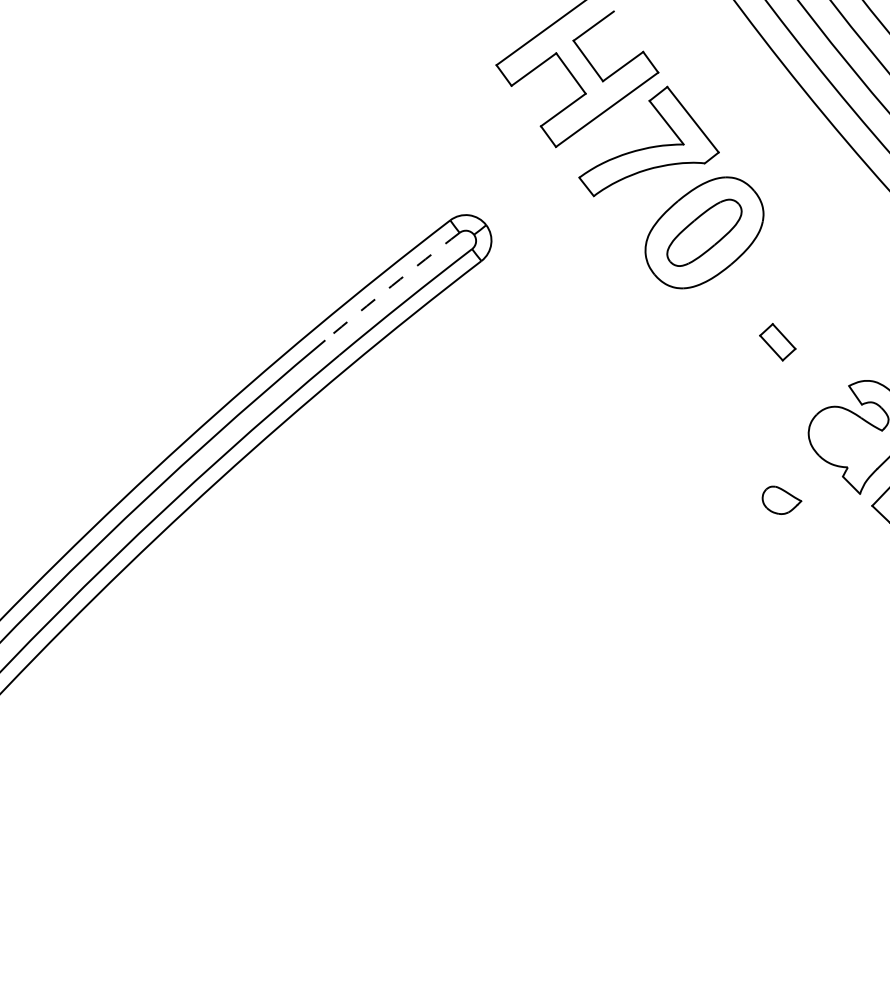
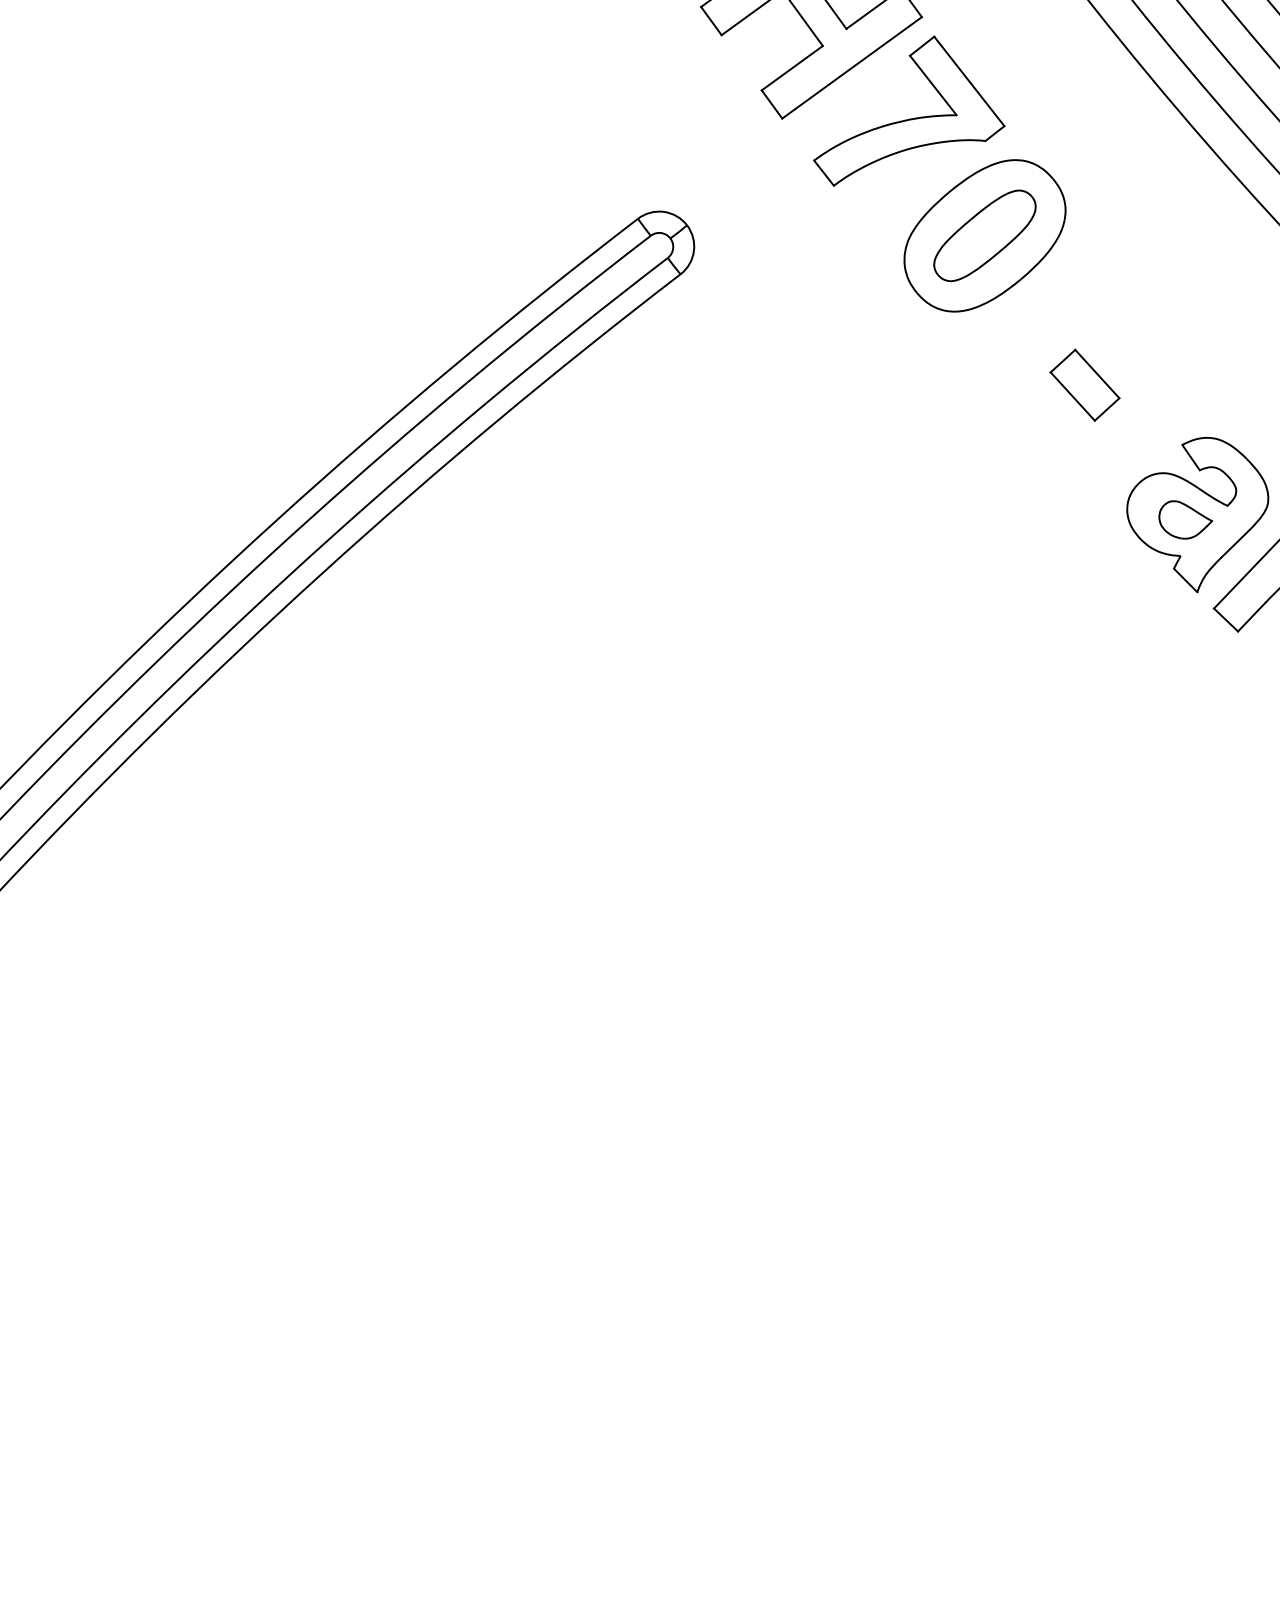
arc: (392, 286) -> (558, 308), dashed -> solid
part: (777, 341) -> (1084, 384), size x1.43
part: (781, 500) -> (1185, 519), moved

